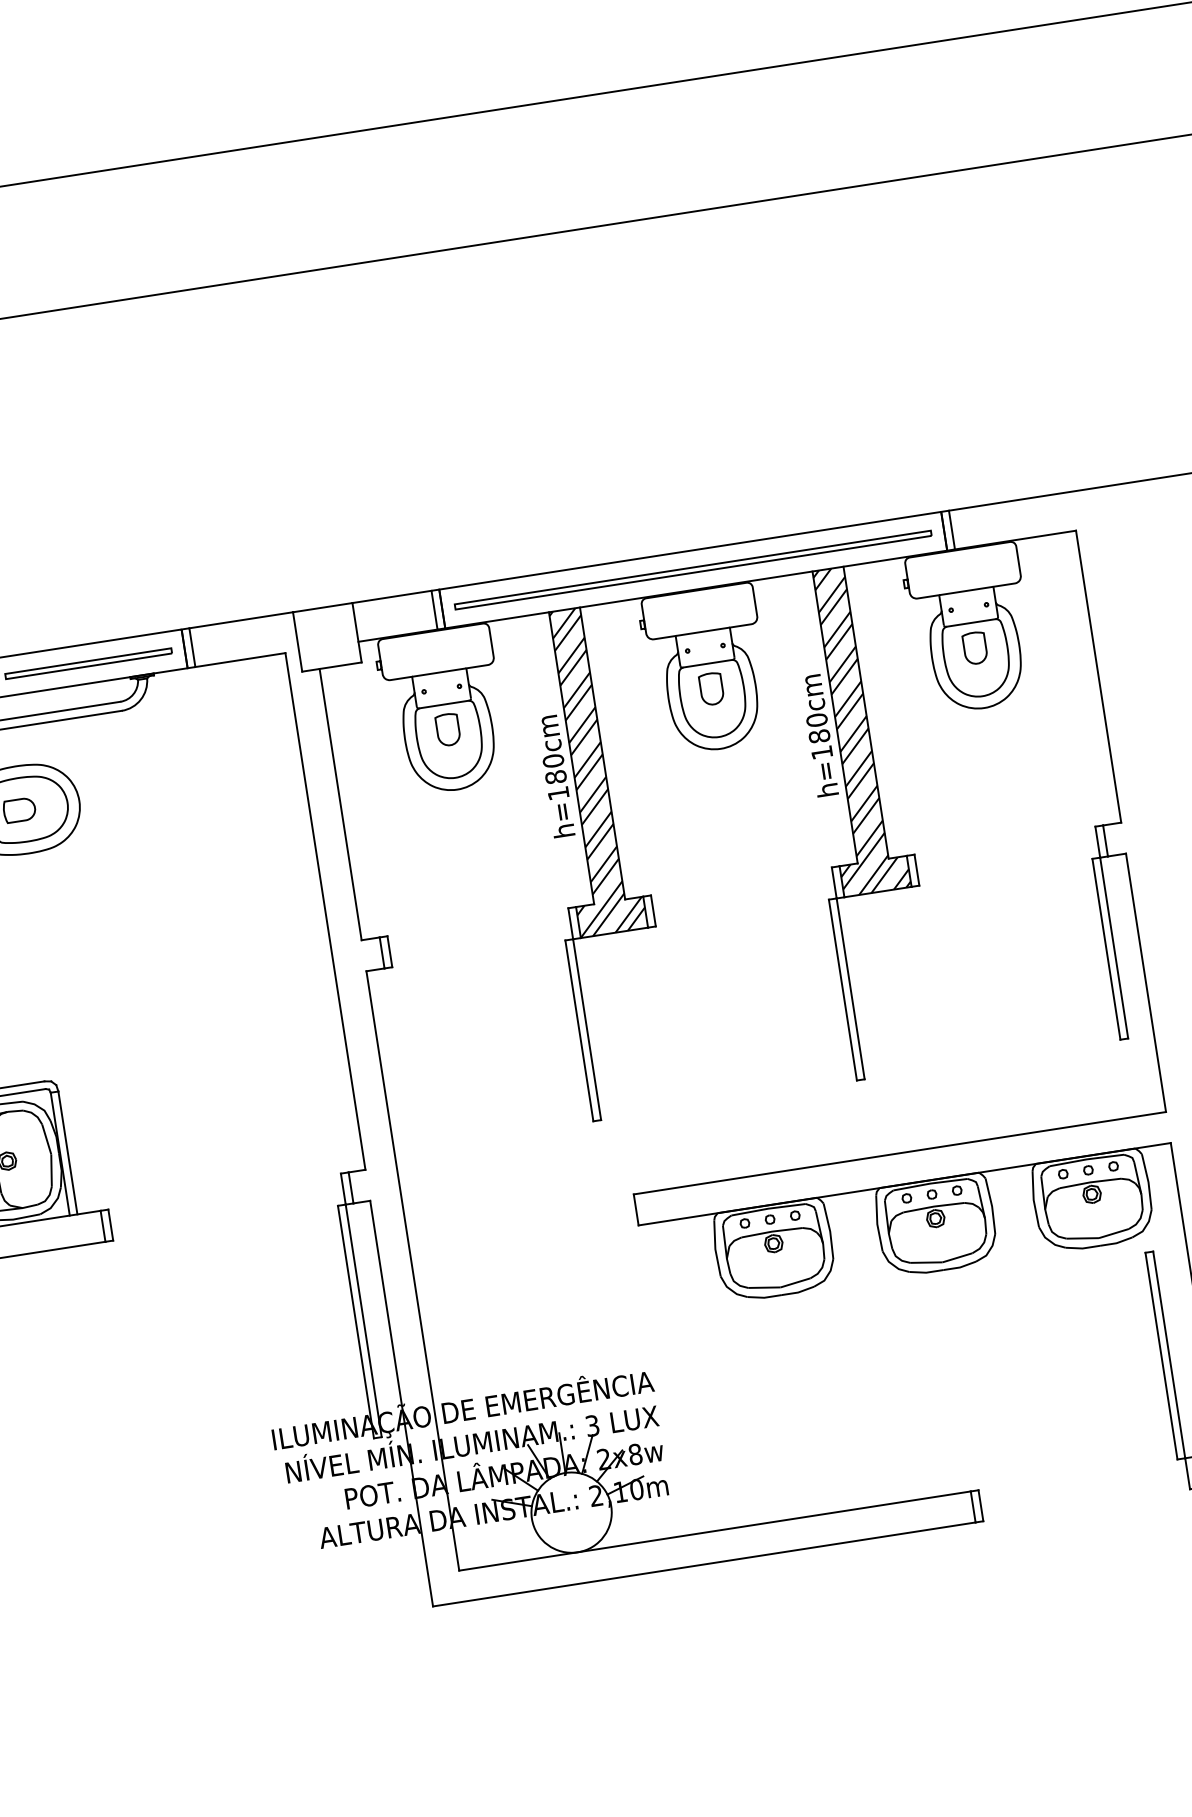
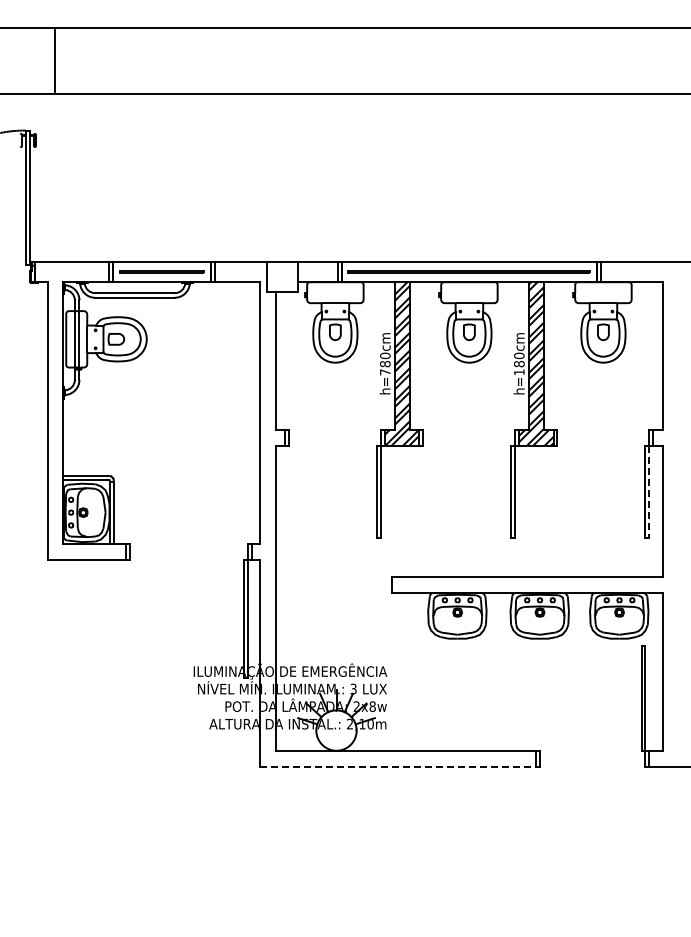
text: (558, 793) -> (385, 372), h=180cm -> h=780cm
line: (1114, 947) -> (649, 491), solid -> dashed
line: (704, 1564) -> (398, 766), solid -> dashed

